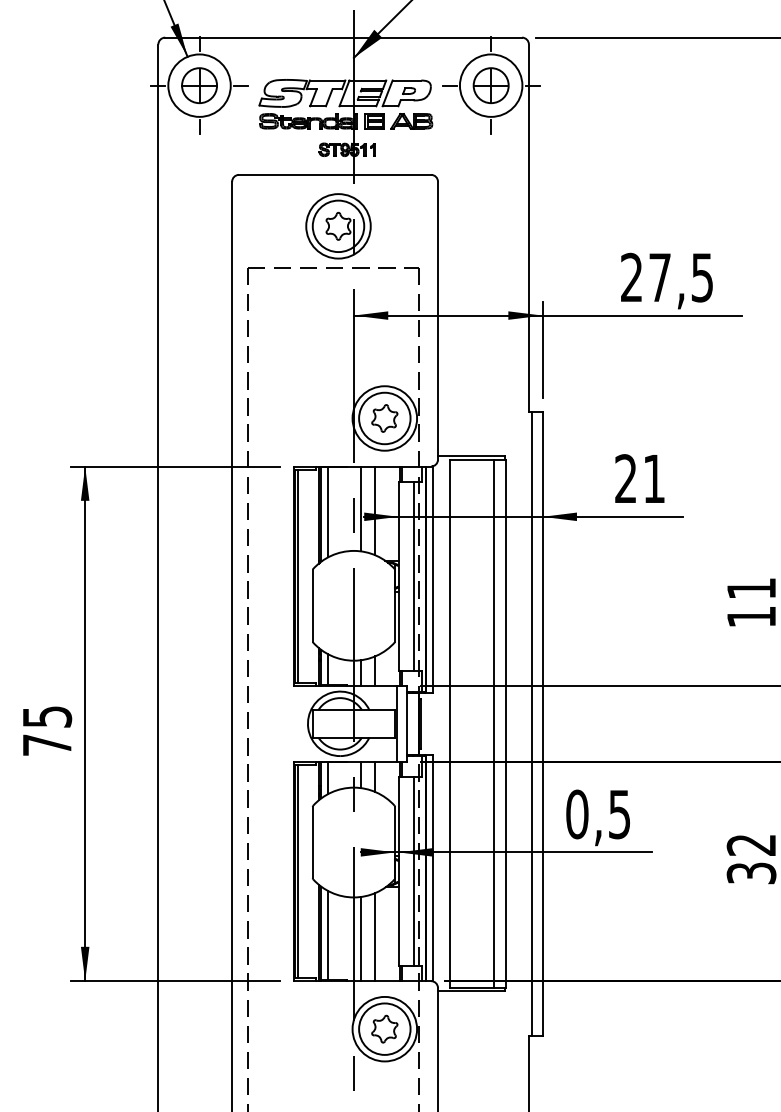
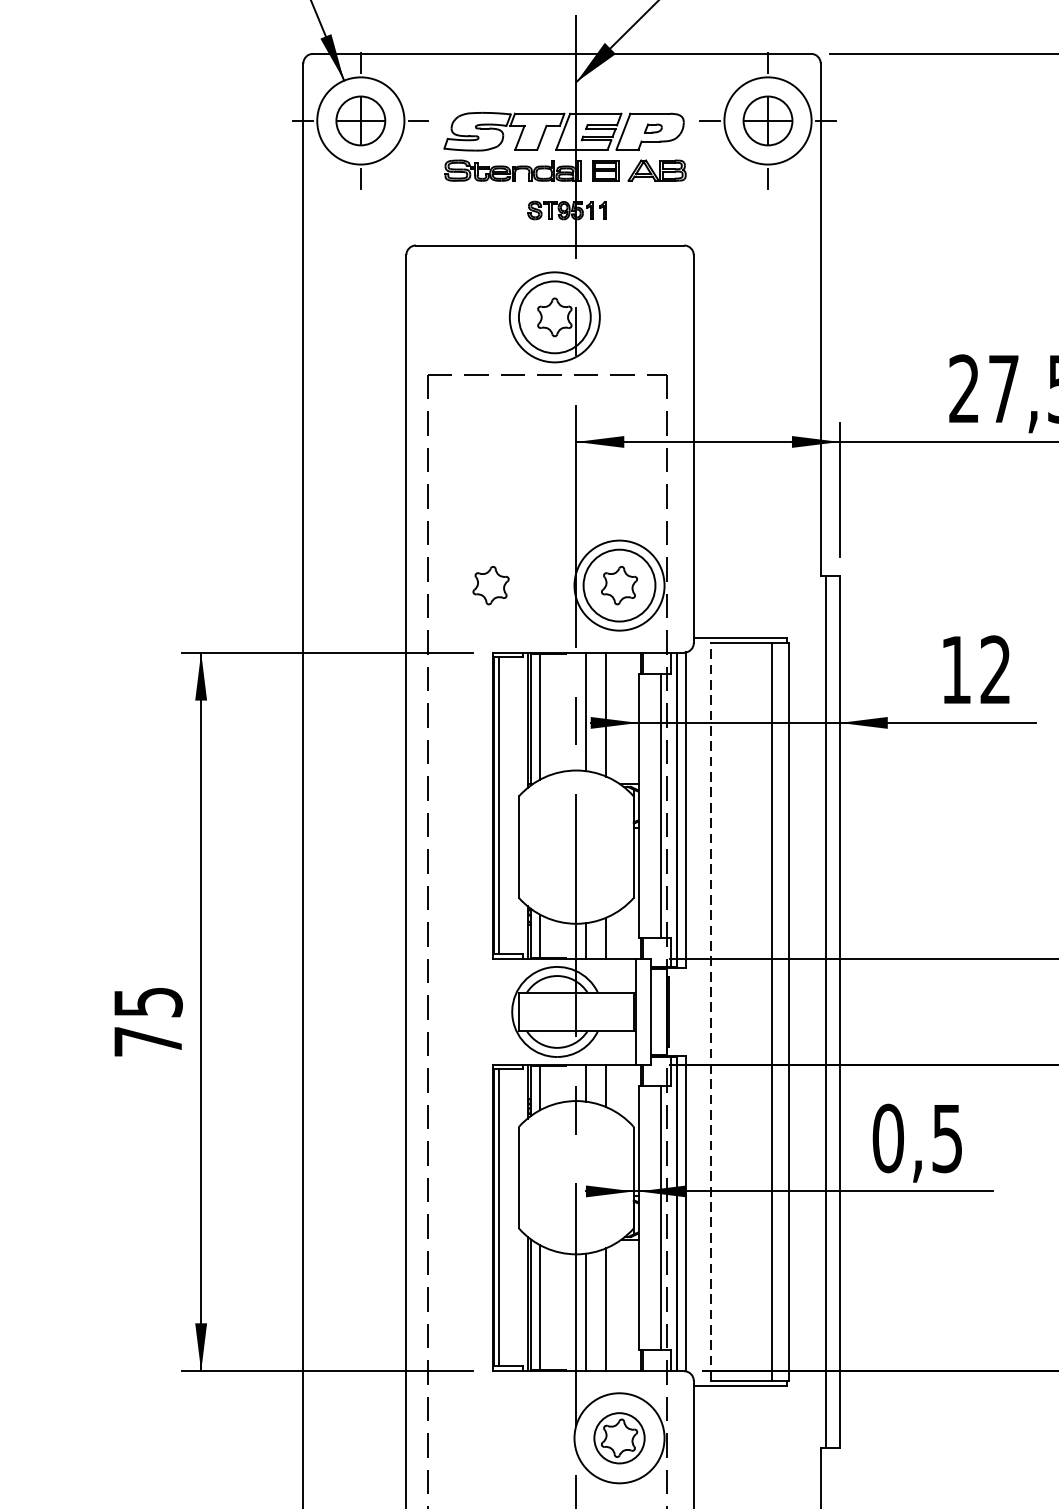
part: (292, 418) -> (490, 585), added
text: (639, 478) -> (975, 669), 21 -> 12
line: (450, 723) -> (711, 1011), solid -> dashed
circle: (384, 1028) -> (619, 1437), size x0.7

